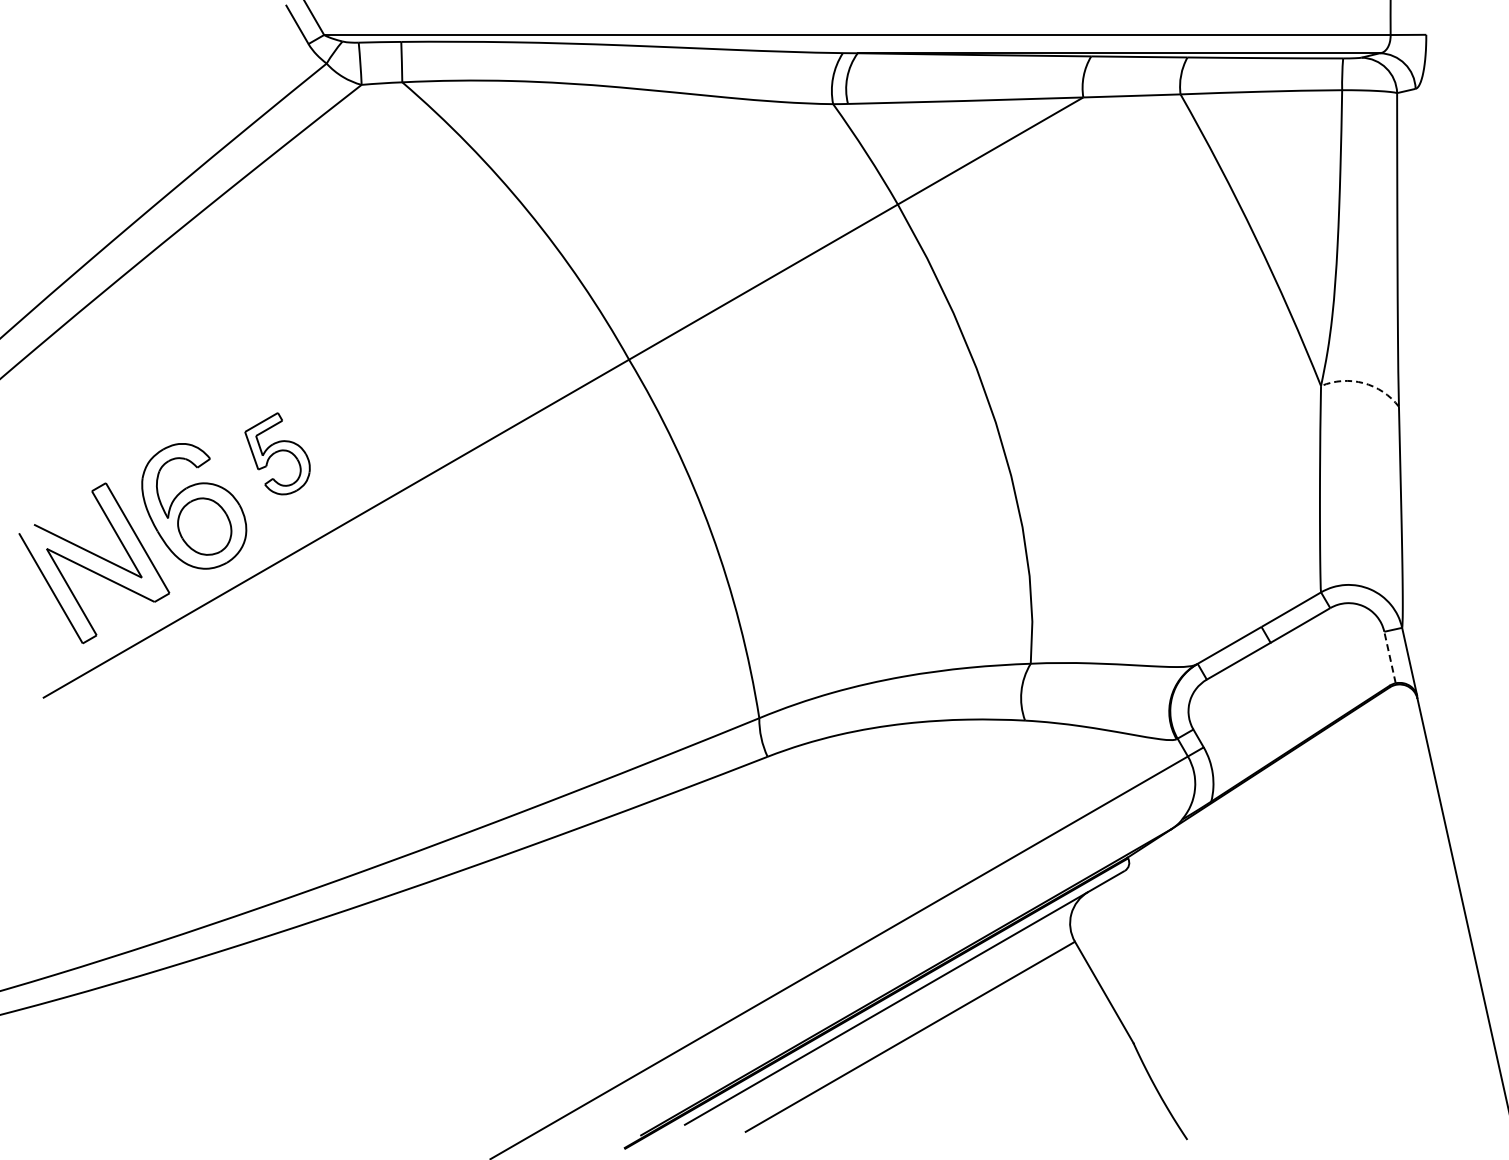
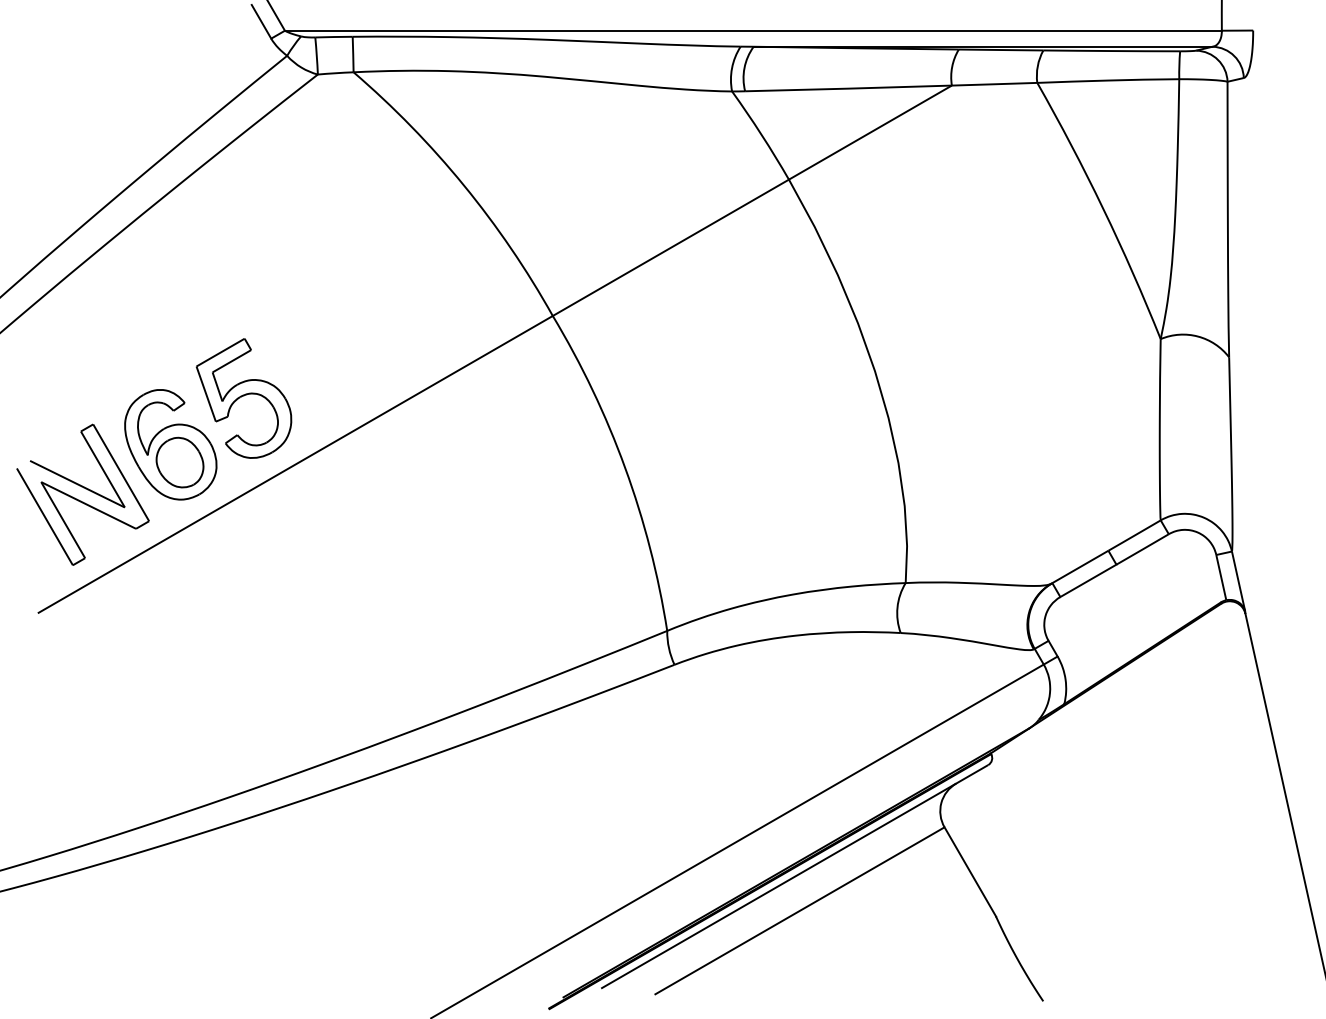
arc: (1363, 383) -> (1198, 336), dashed -> solid
part: (277, 453) -> (243, 398), size x1.67
line: (1390, 657) -> (1221, 577), dashed -> solid

